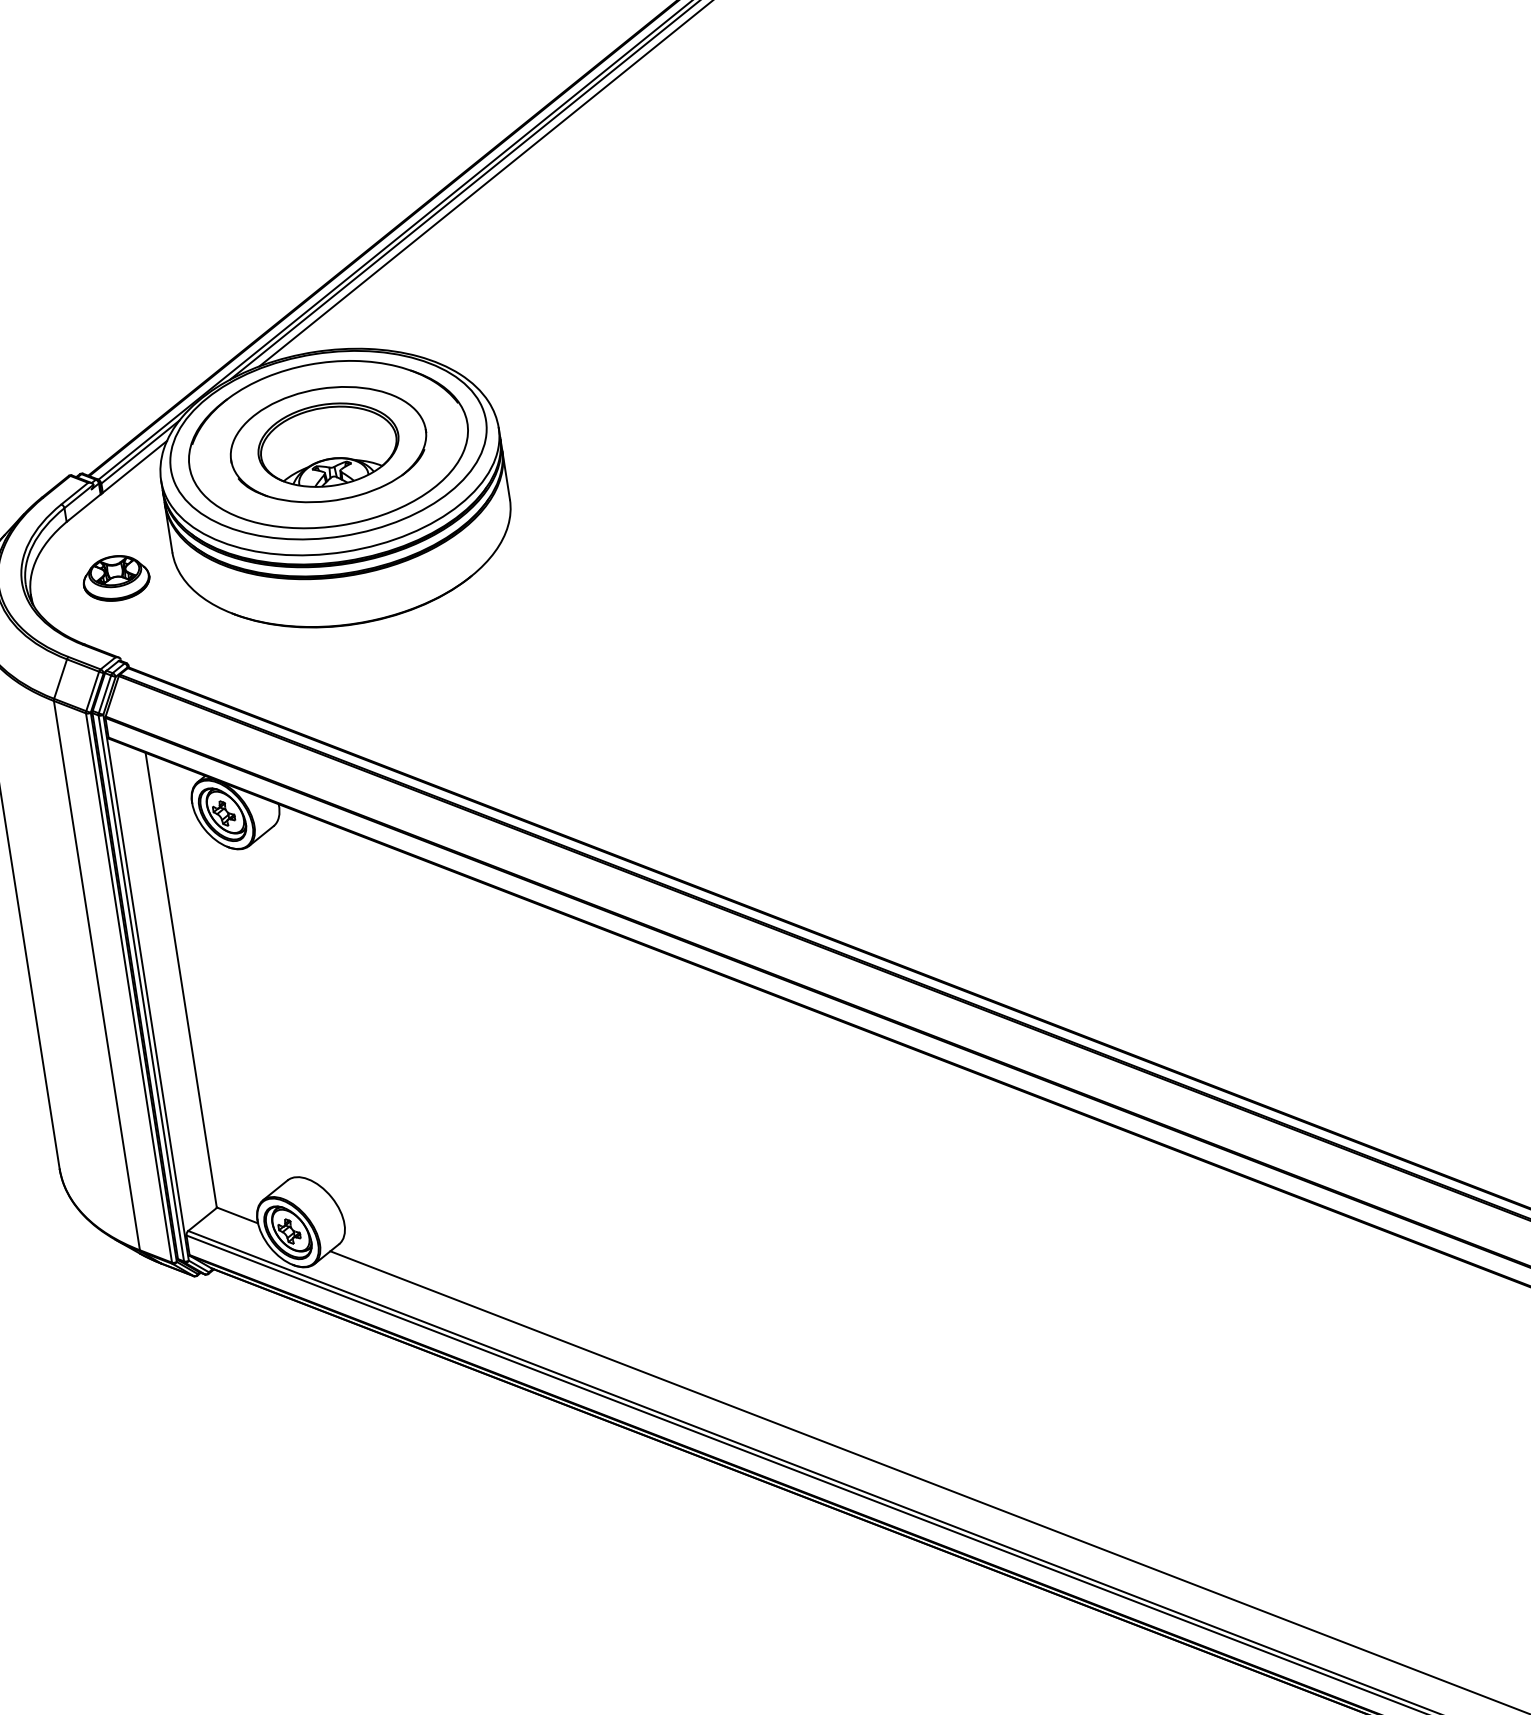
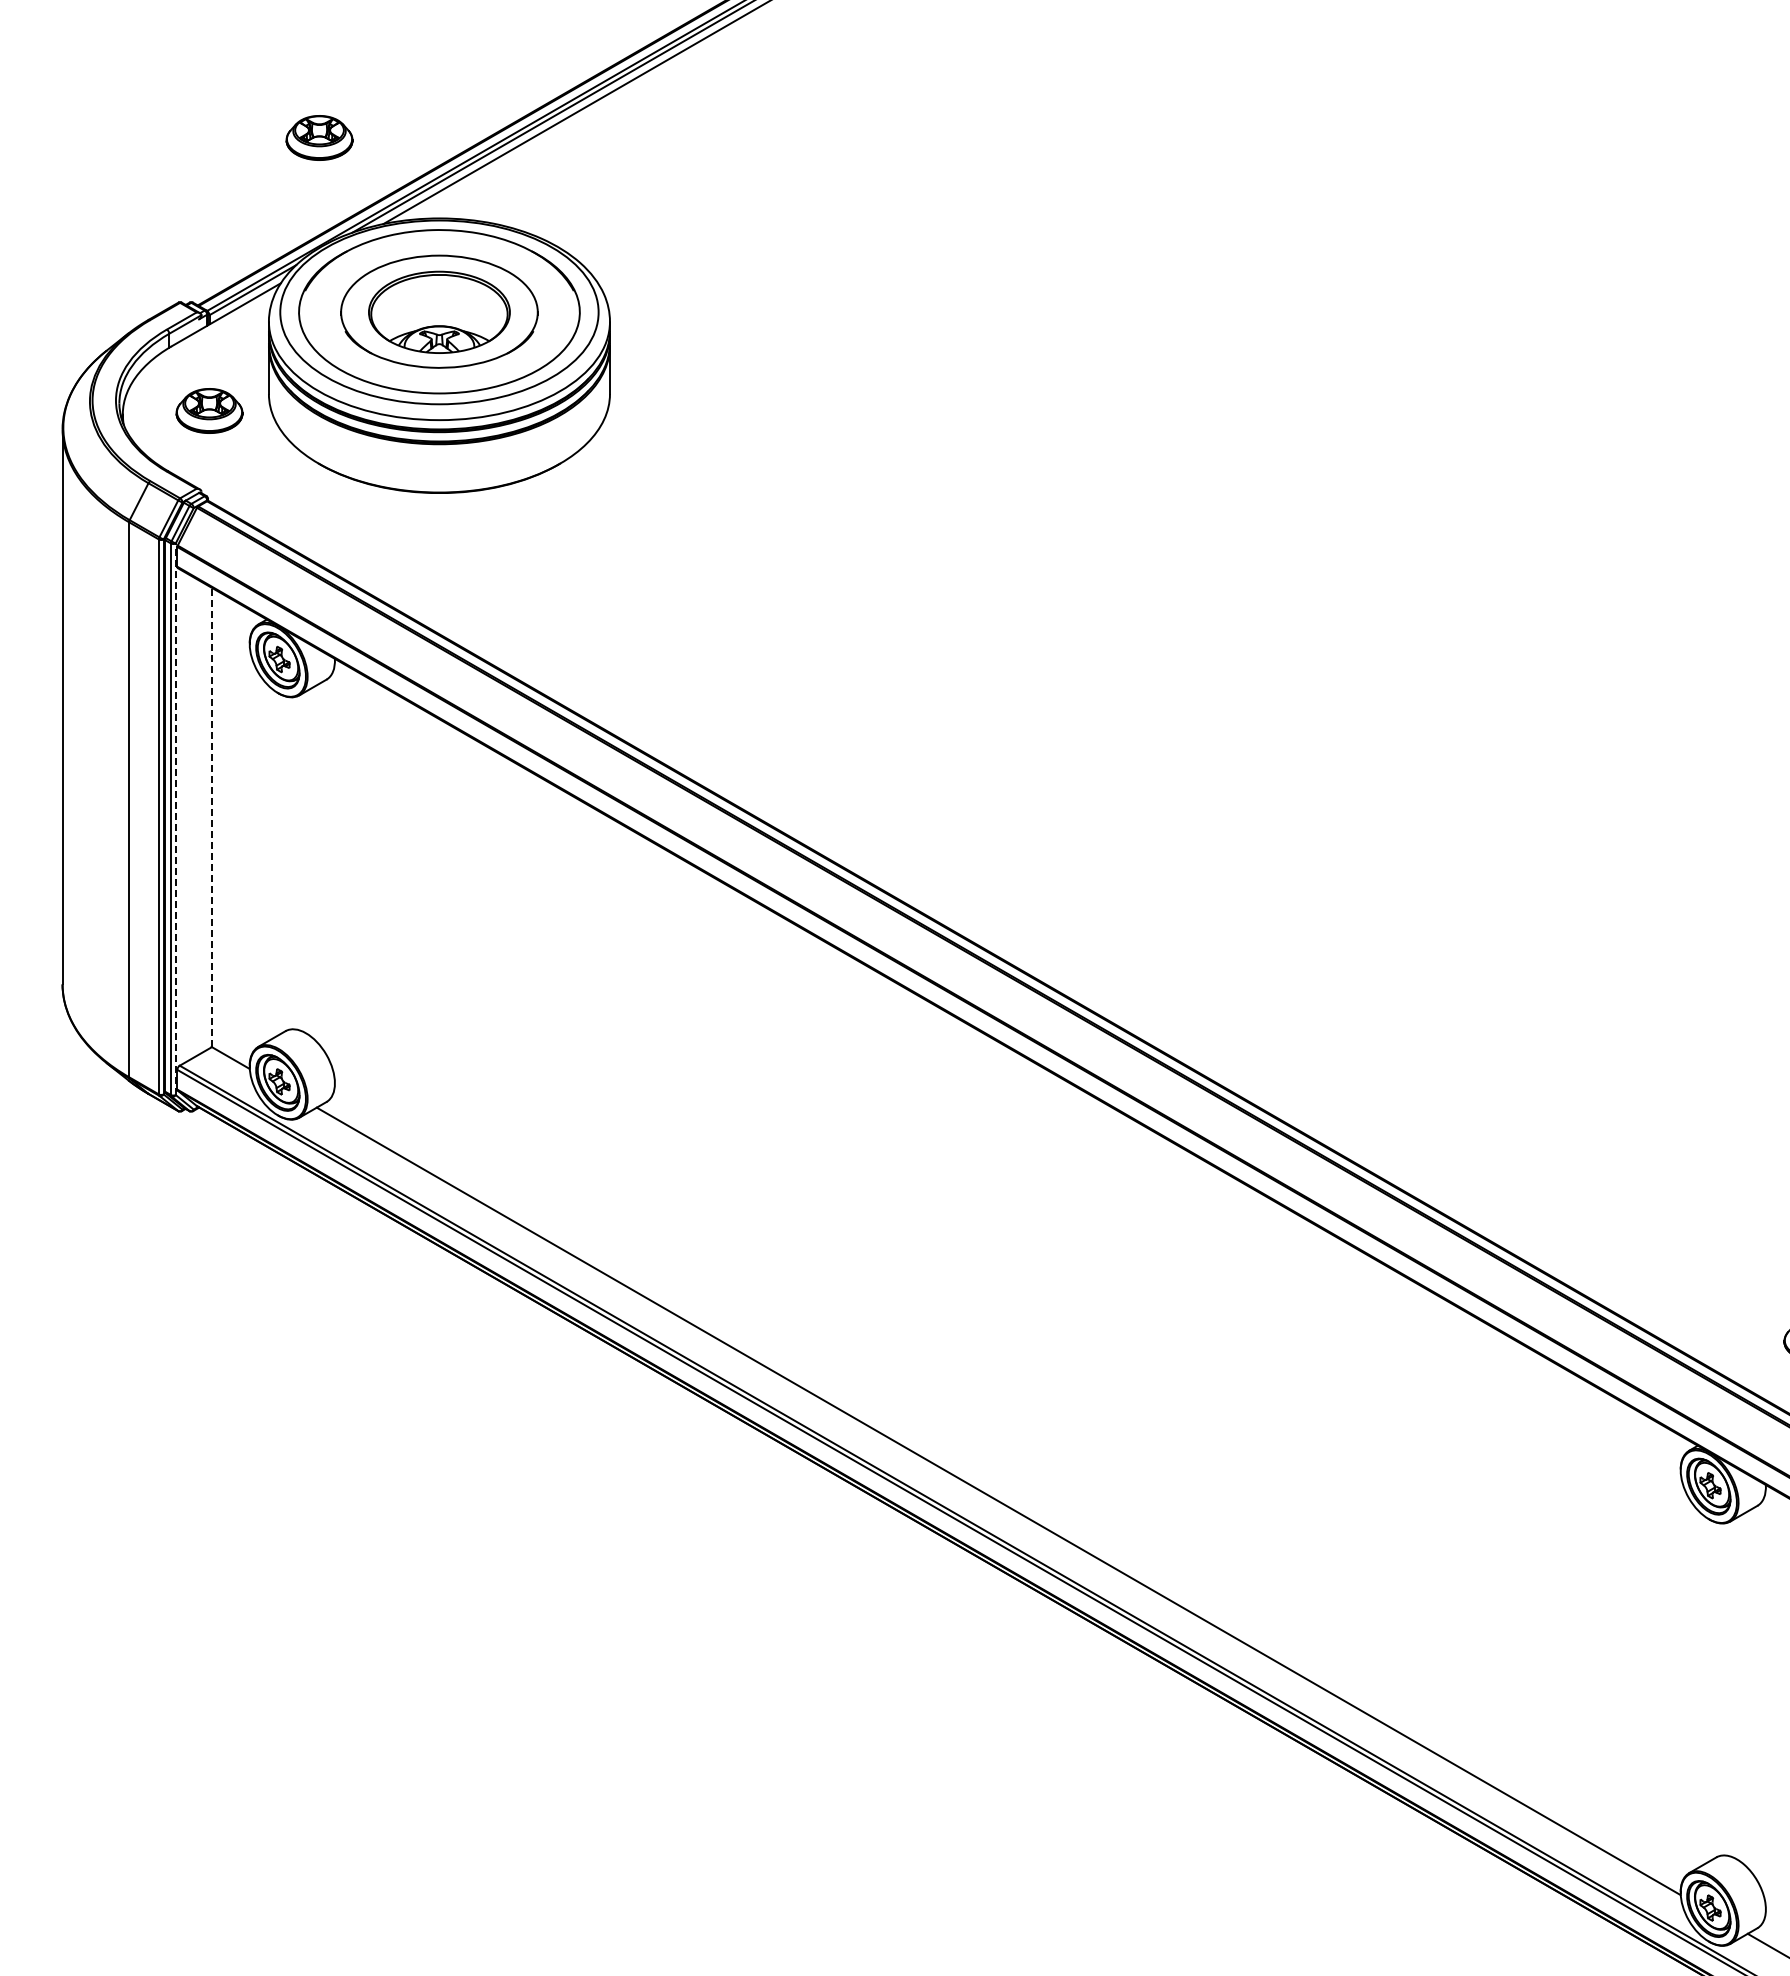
part: (182, 290) -> (319, 137), added
line: (181, 980) -> (211, 817), solid -> dashed
line: (145, 987) -> (175, 819), solid -> dashed

